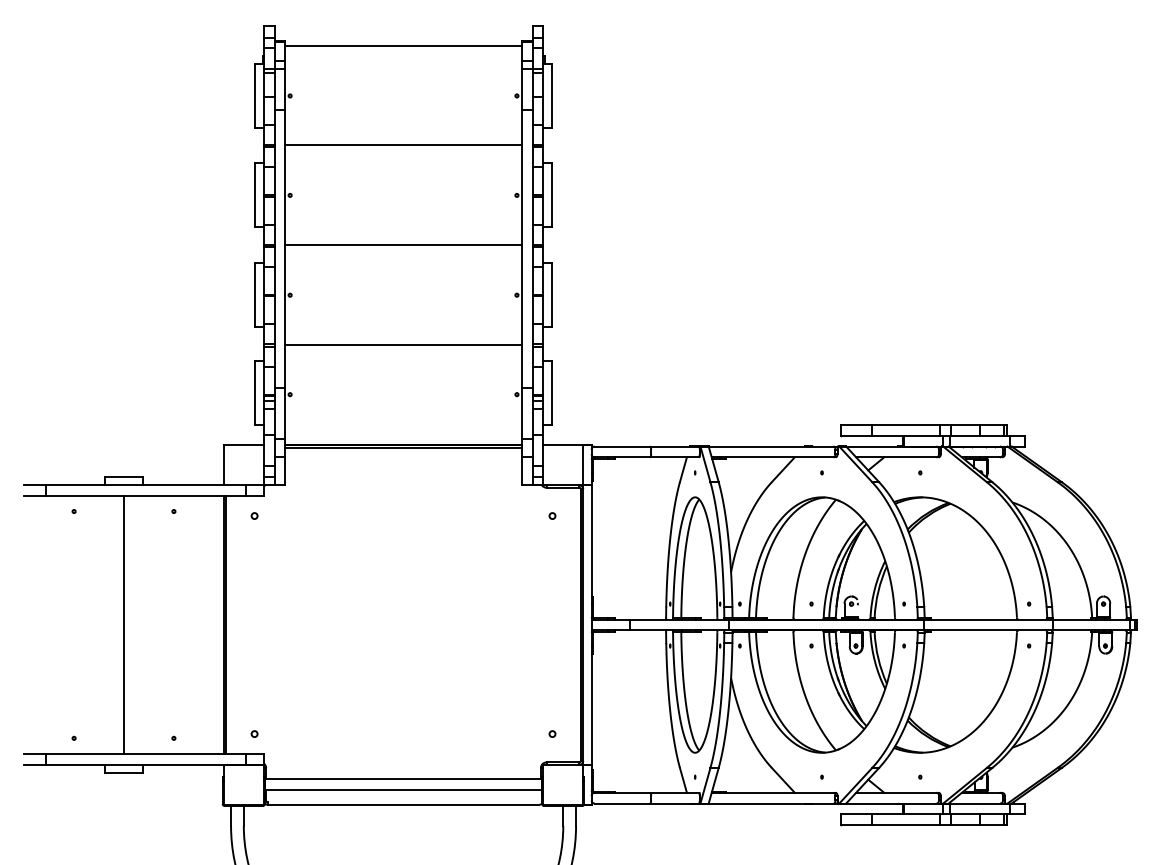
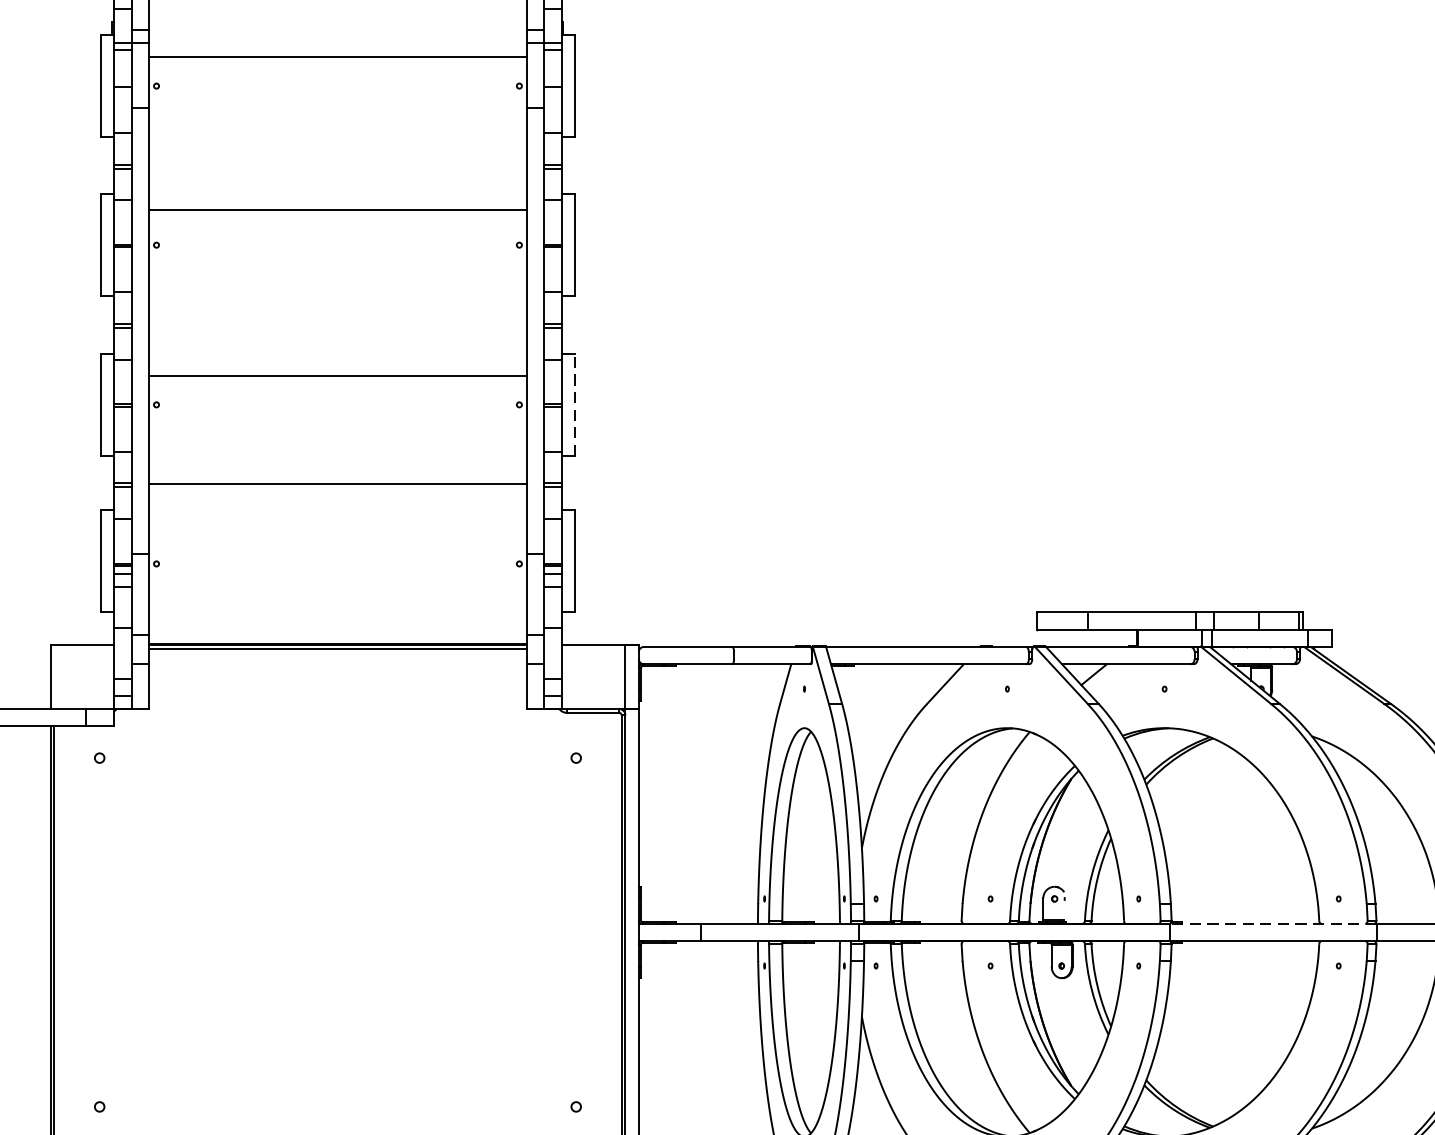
line: (403, 46) -> (337, 58), moved
line: (403, 145) -> (337, 210), moved
line: (403, 245) -> (337, 376), moved
line: (551, 295) -> (574, 405), solid -> dashed
line: (988, 619) -> (1273, 923), solid -> dashed

